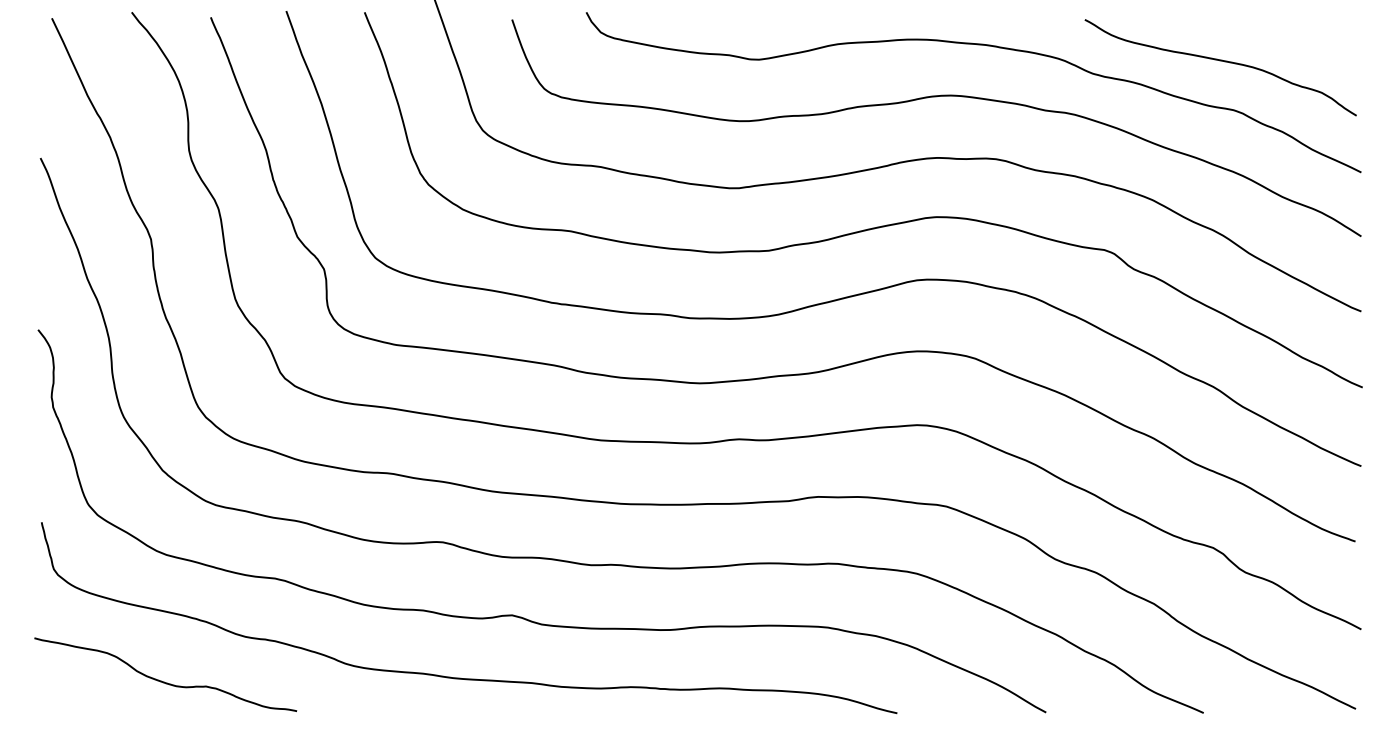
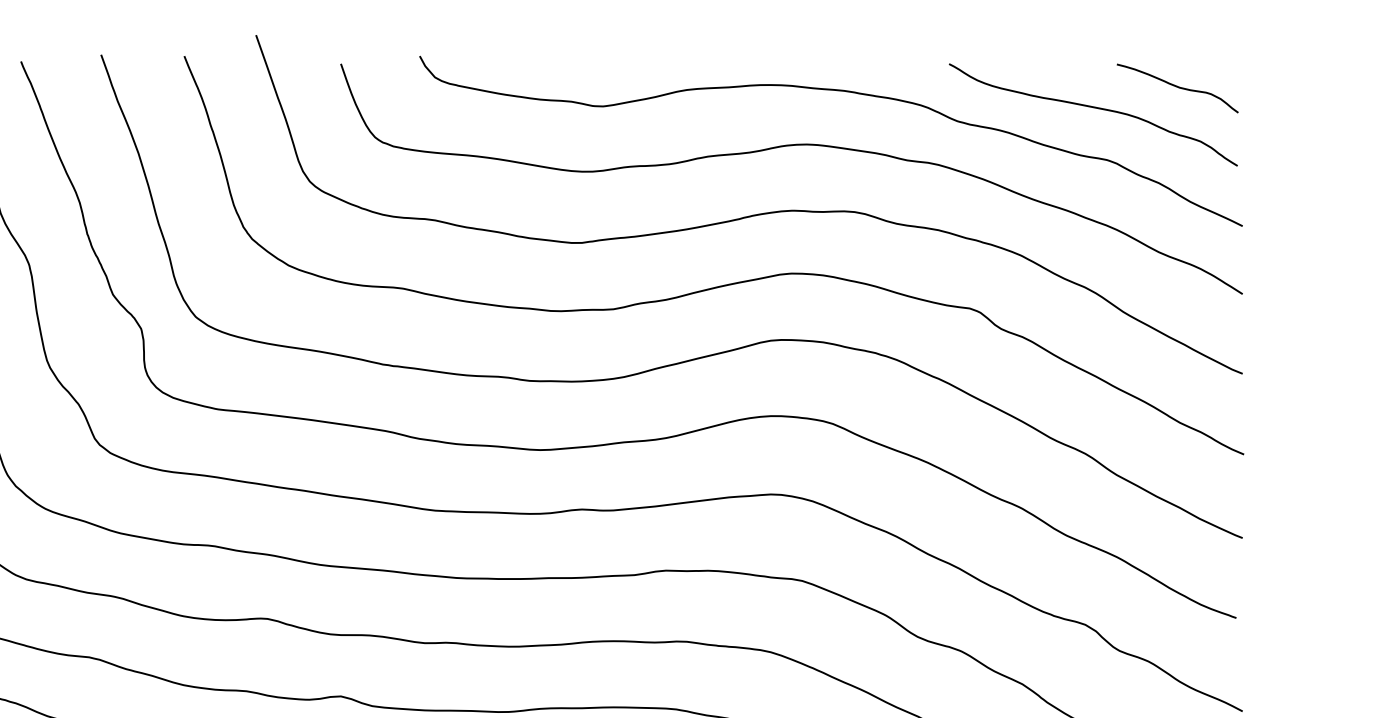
curve: (1299, 41) -> (1176, 87), added

